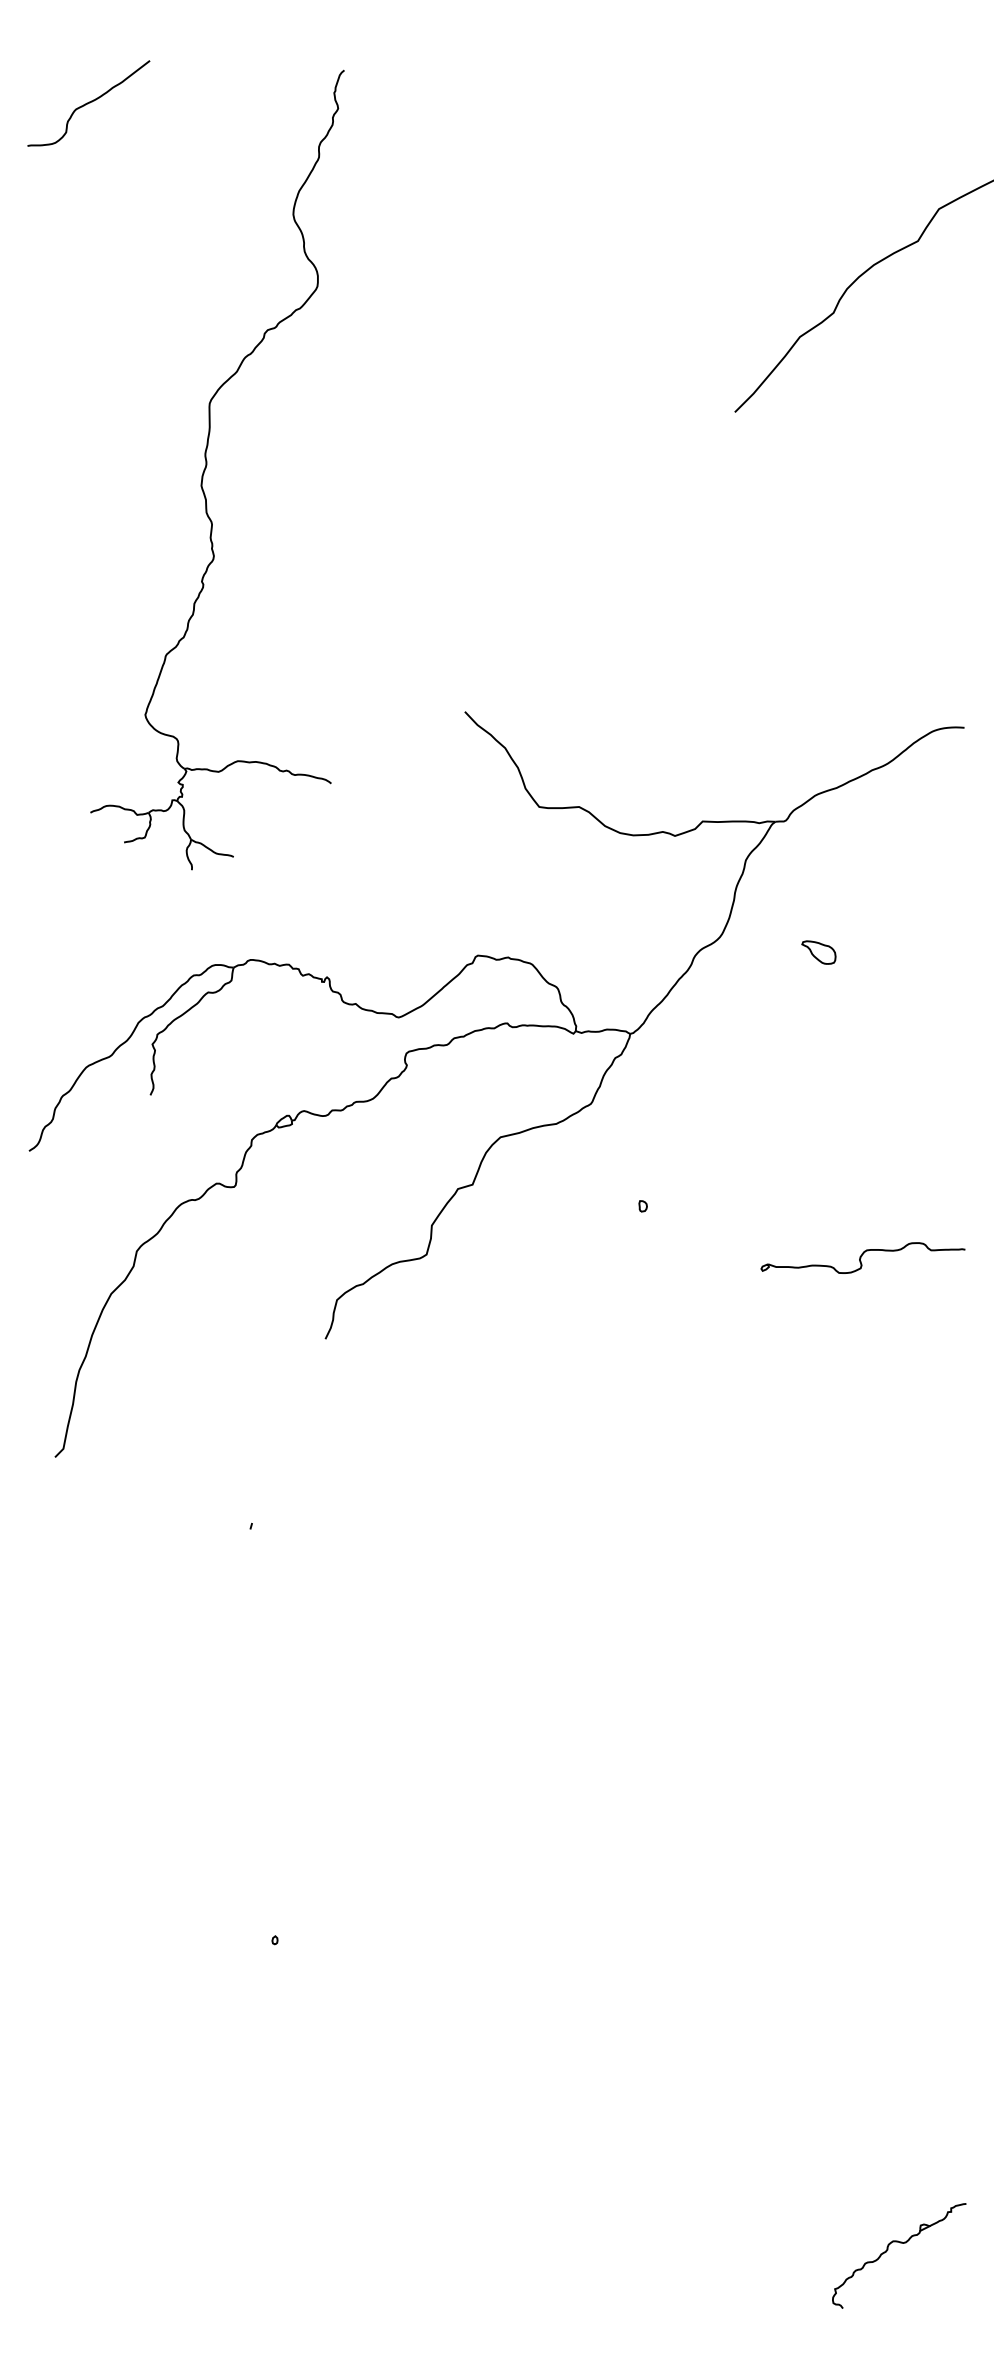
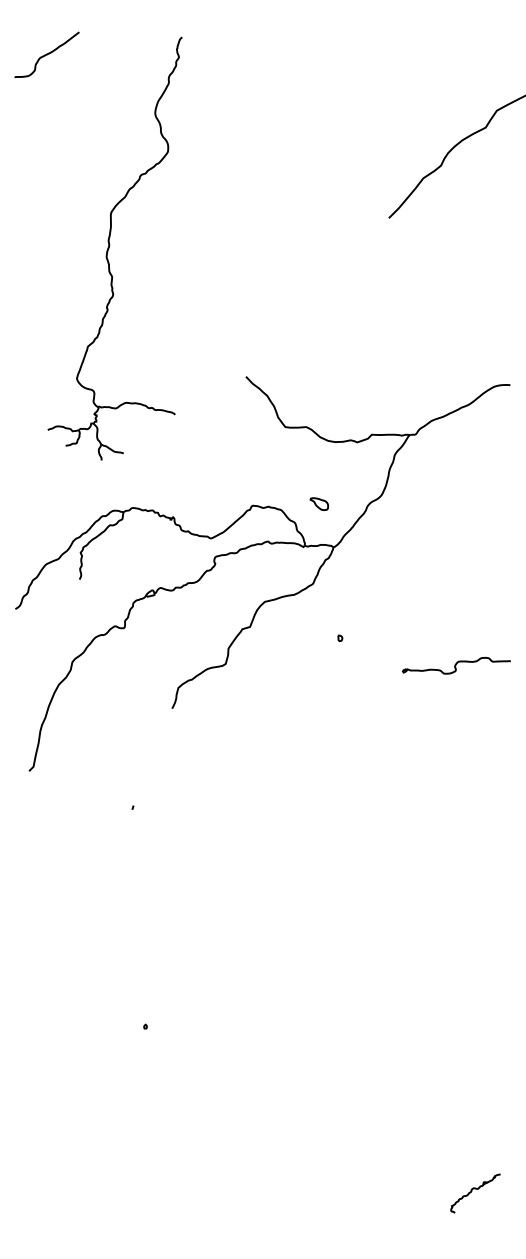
part: (819, 951) -> (319, 503), moved
part: (898, 2255) -> (475, 1193), size x0.7

